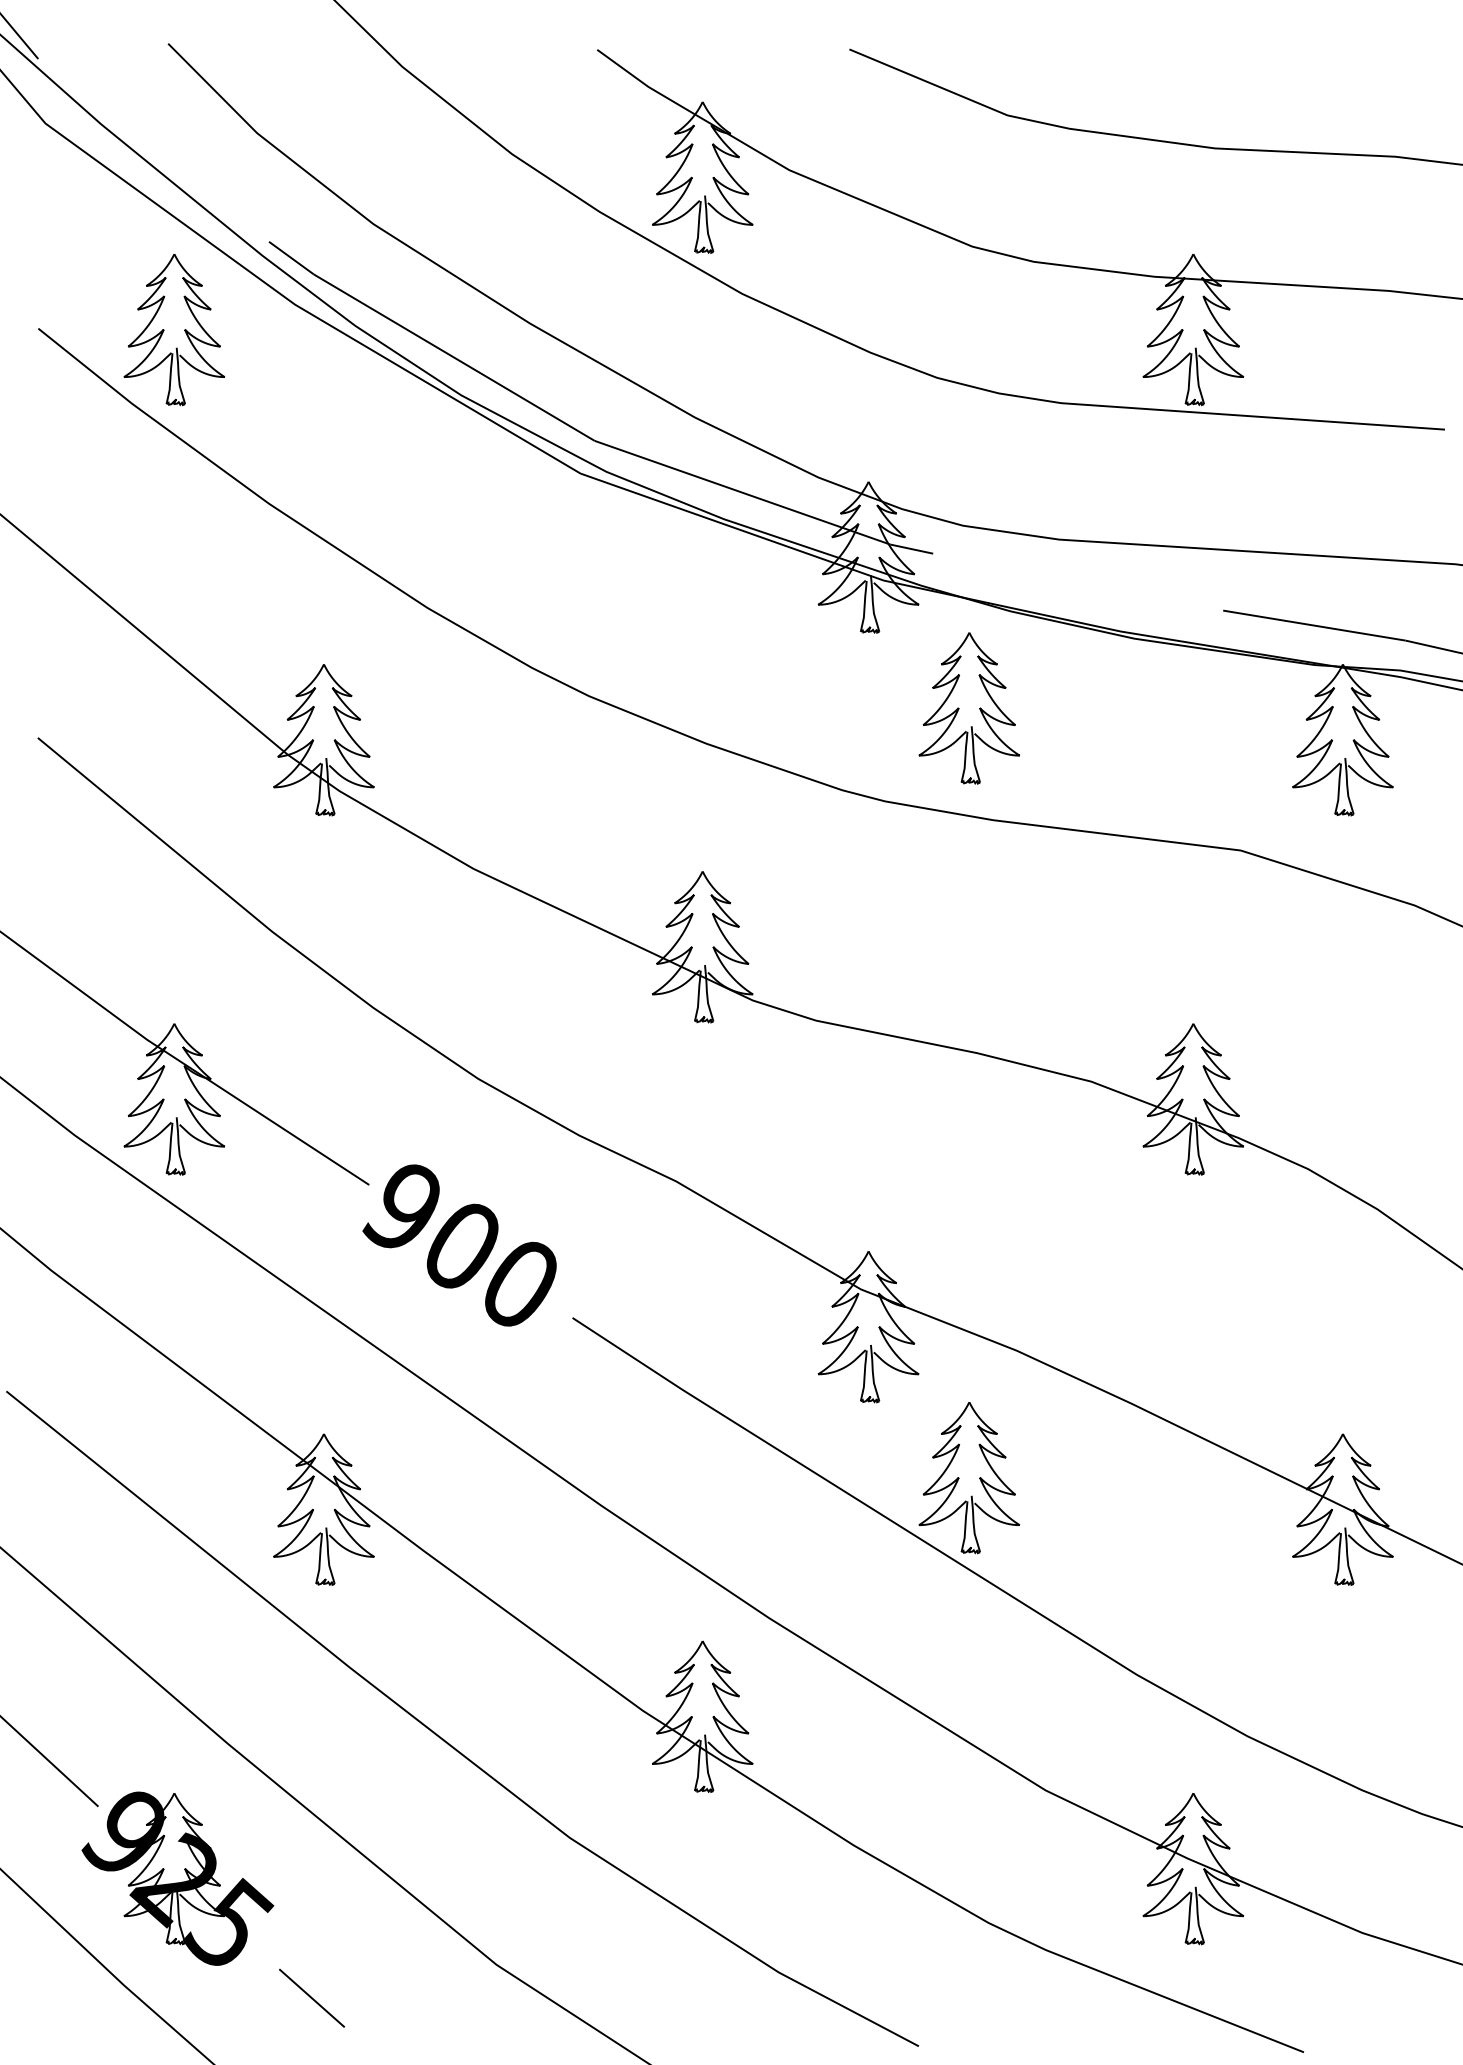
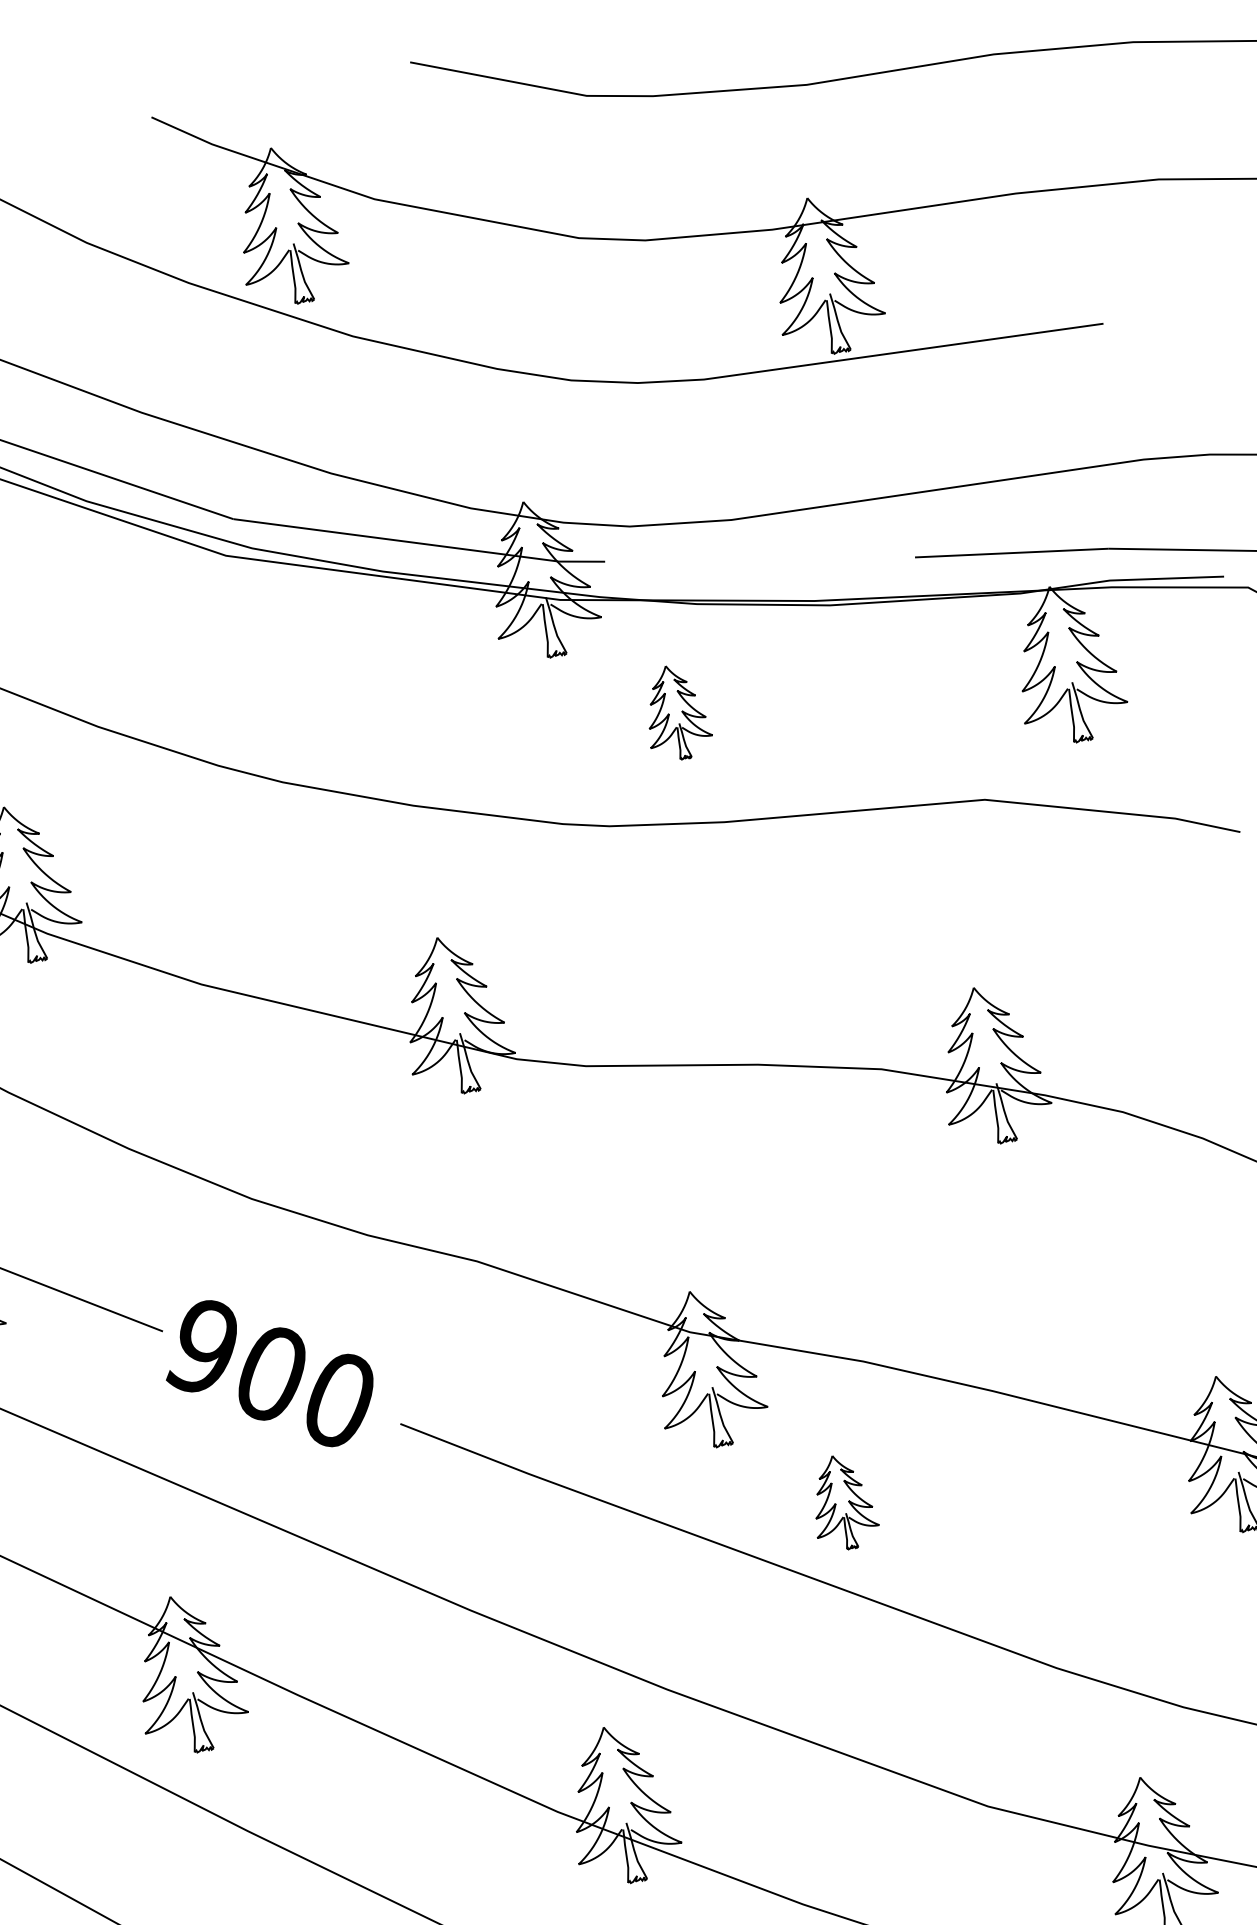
part: (968, 708) -> (674, 712), size x0.6
part: (969, 1478) -> (842, 1502), size x0.6

